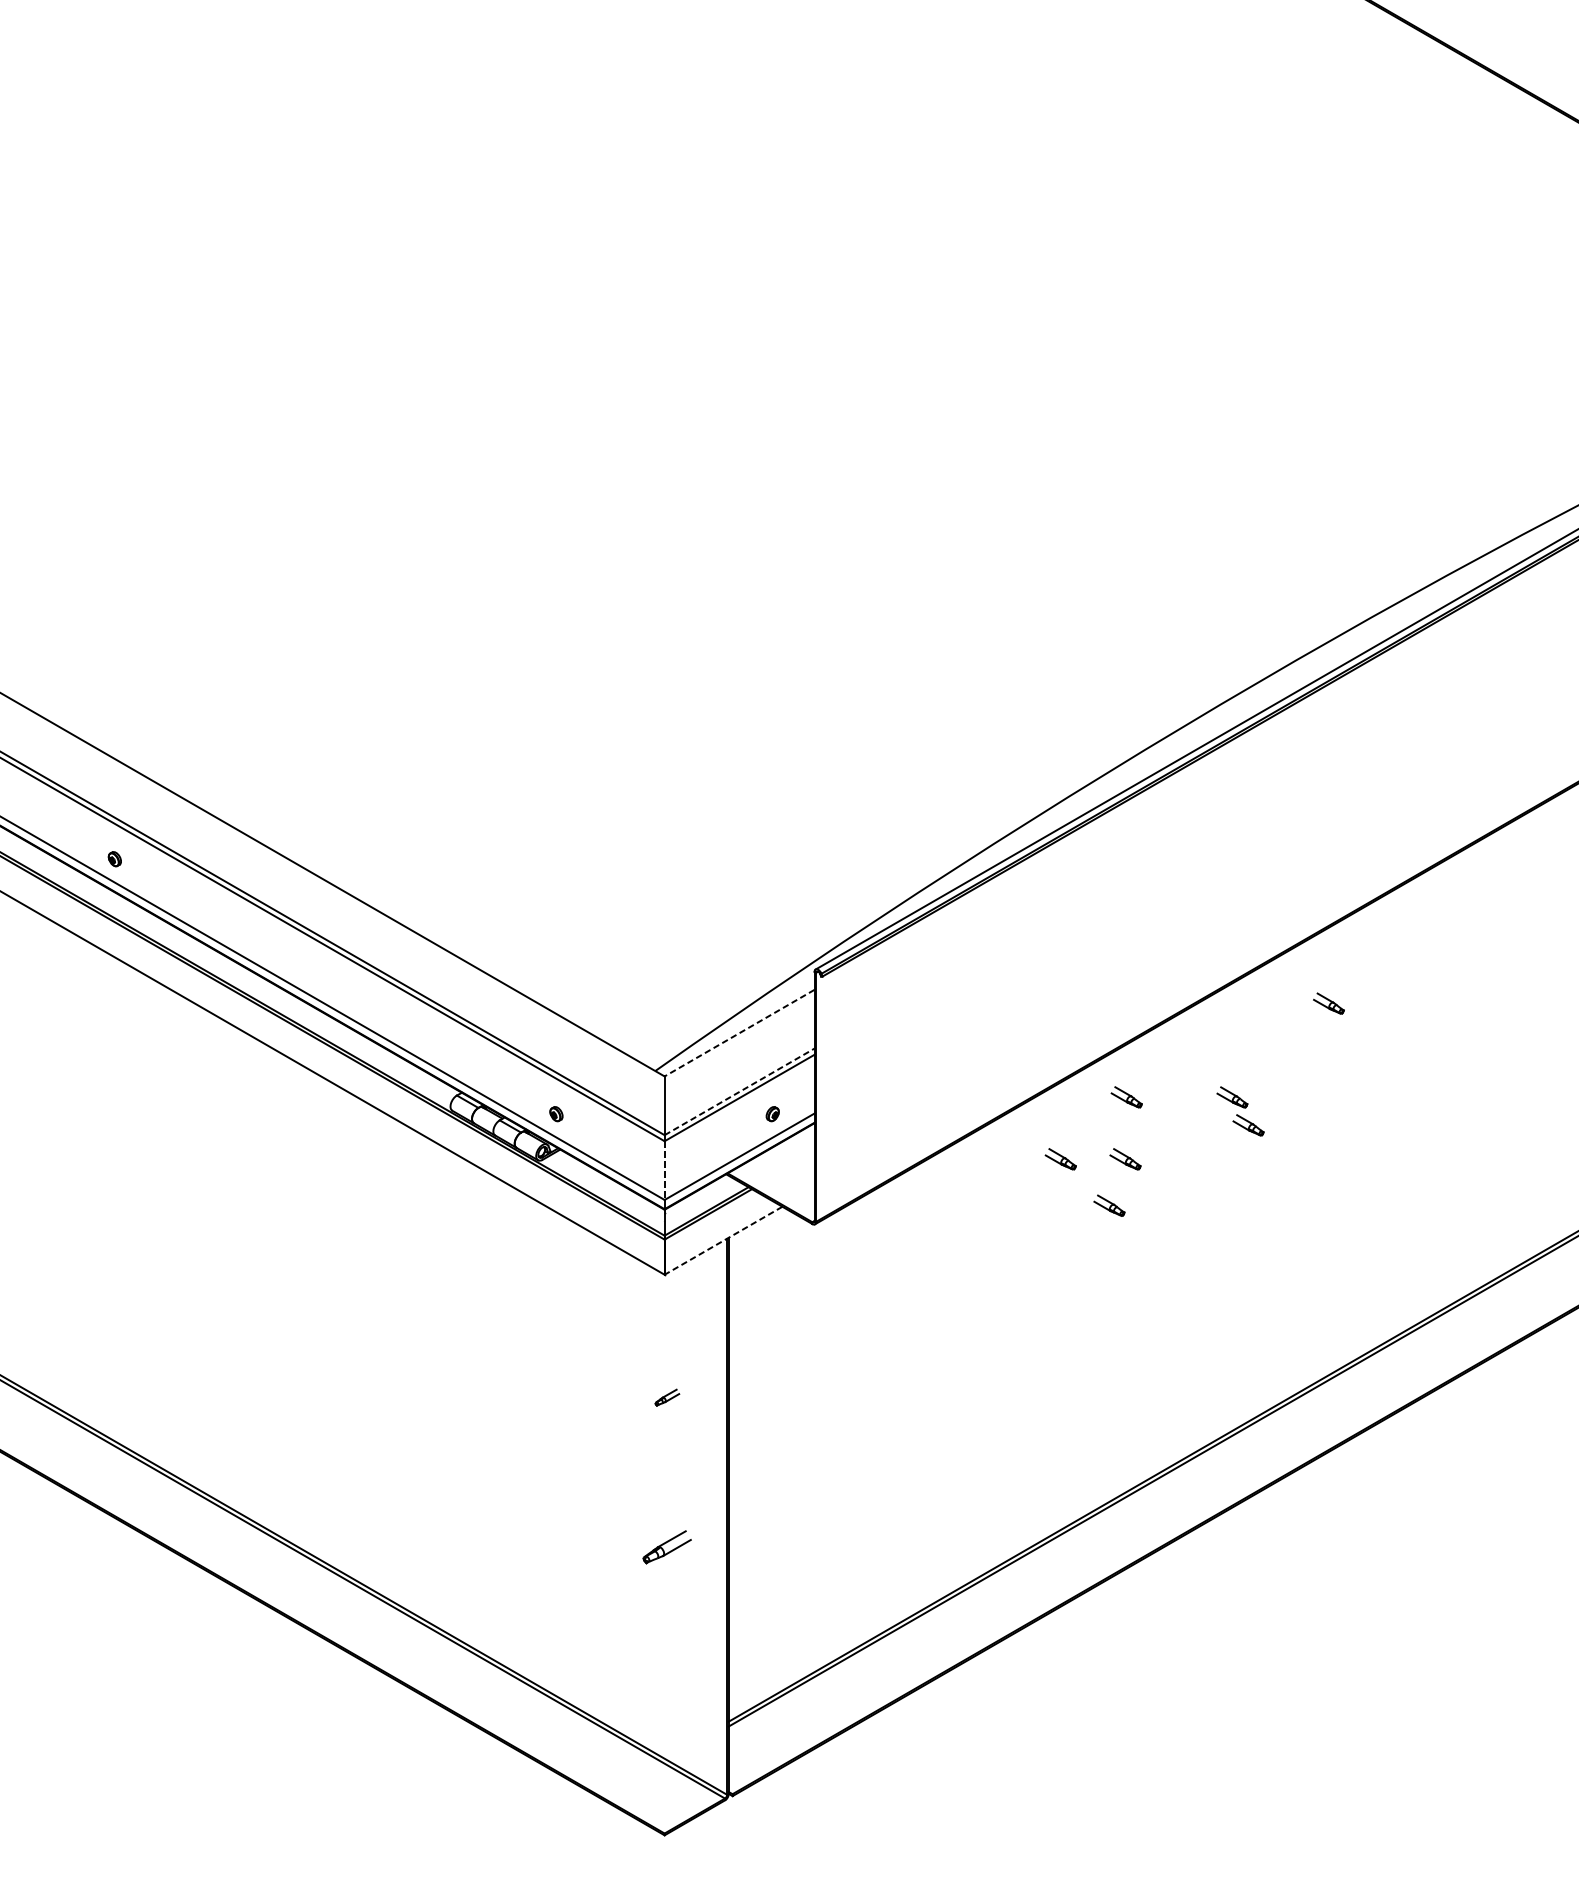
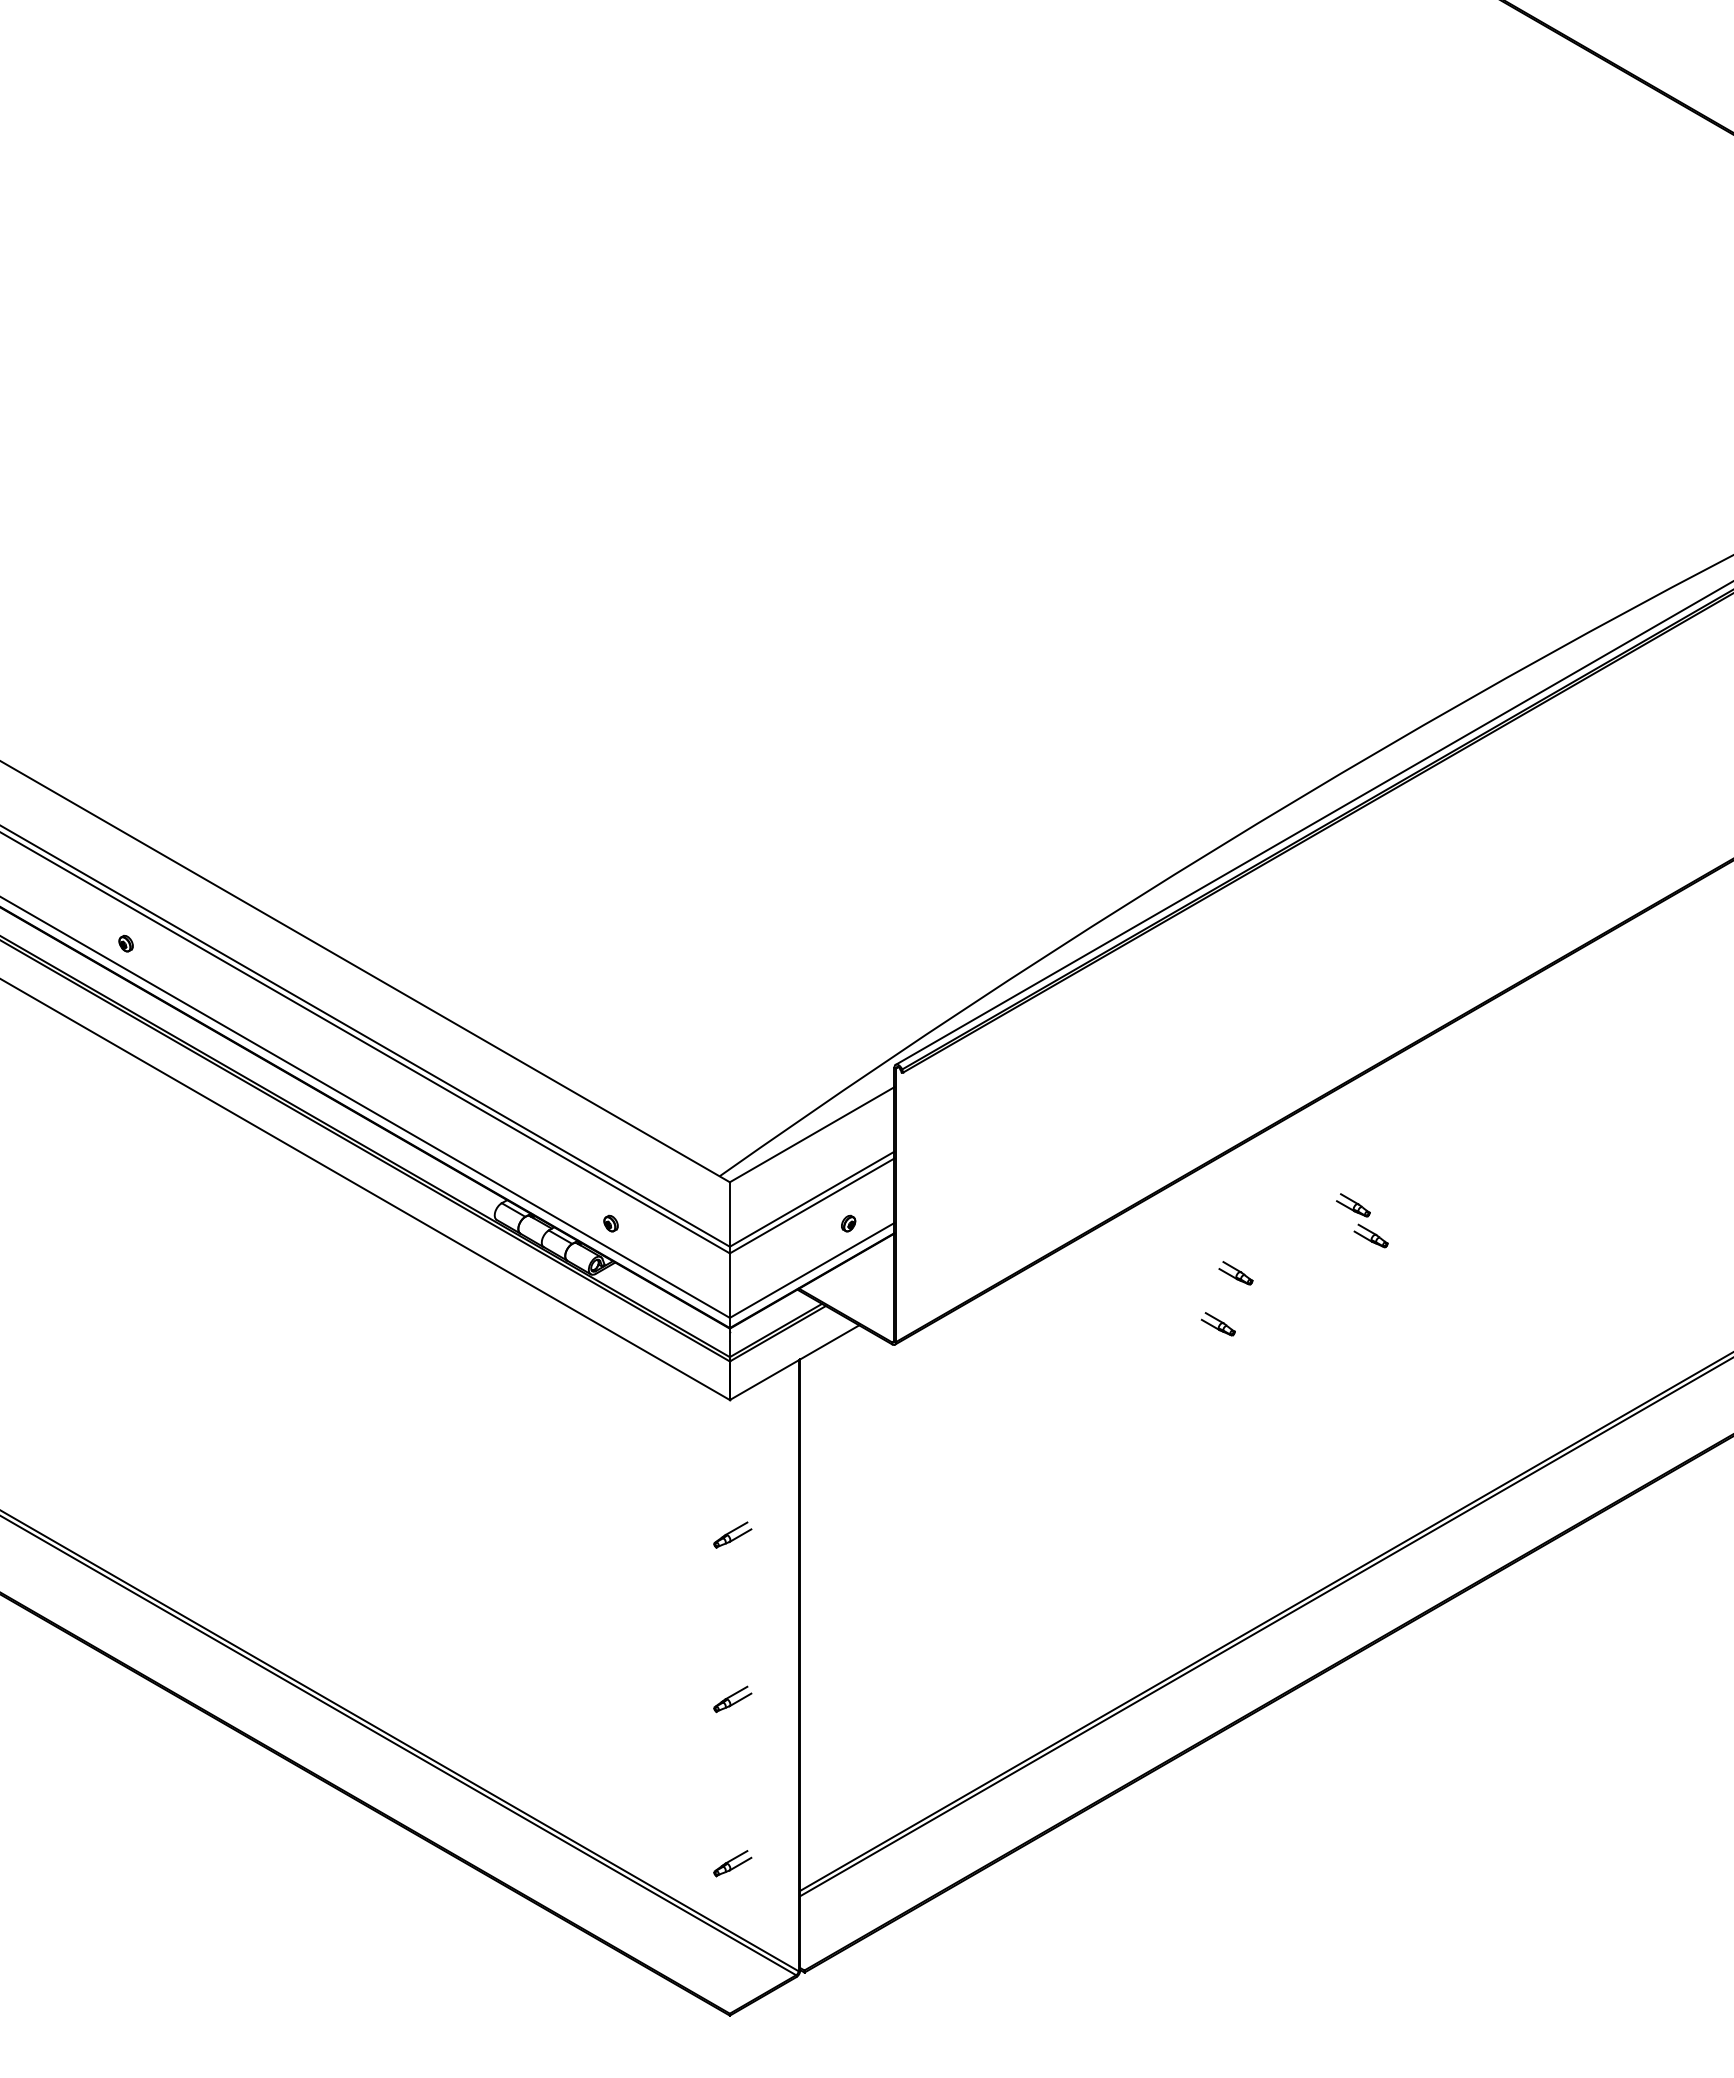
part: (1329, 1003) -> (1459, 1102), removed
line: (738, 1032) -> (811, 1134), dashed -> solid
line: (739, 1091) -> (812, 1198), dashed -> solid
part: (1125, 1097) -> (1236, 1205), removed
part: (1060, 1159) -> (1164, 1273), removed
line: (664, 1171) -> (729, 1286), dashed -> solid
line: (723, 1240) -> (794, 1362), dashed -> solid
part: (667, 1397) -> (732, 1534), size x1.43
part: (667, 1547) -> (732, 1699), size x0.71
part: (667, 1696) -> (732, 1863), added

